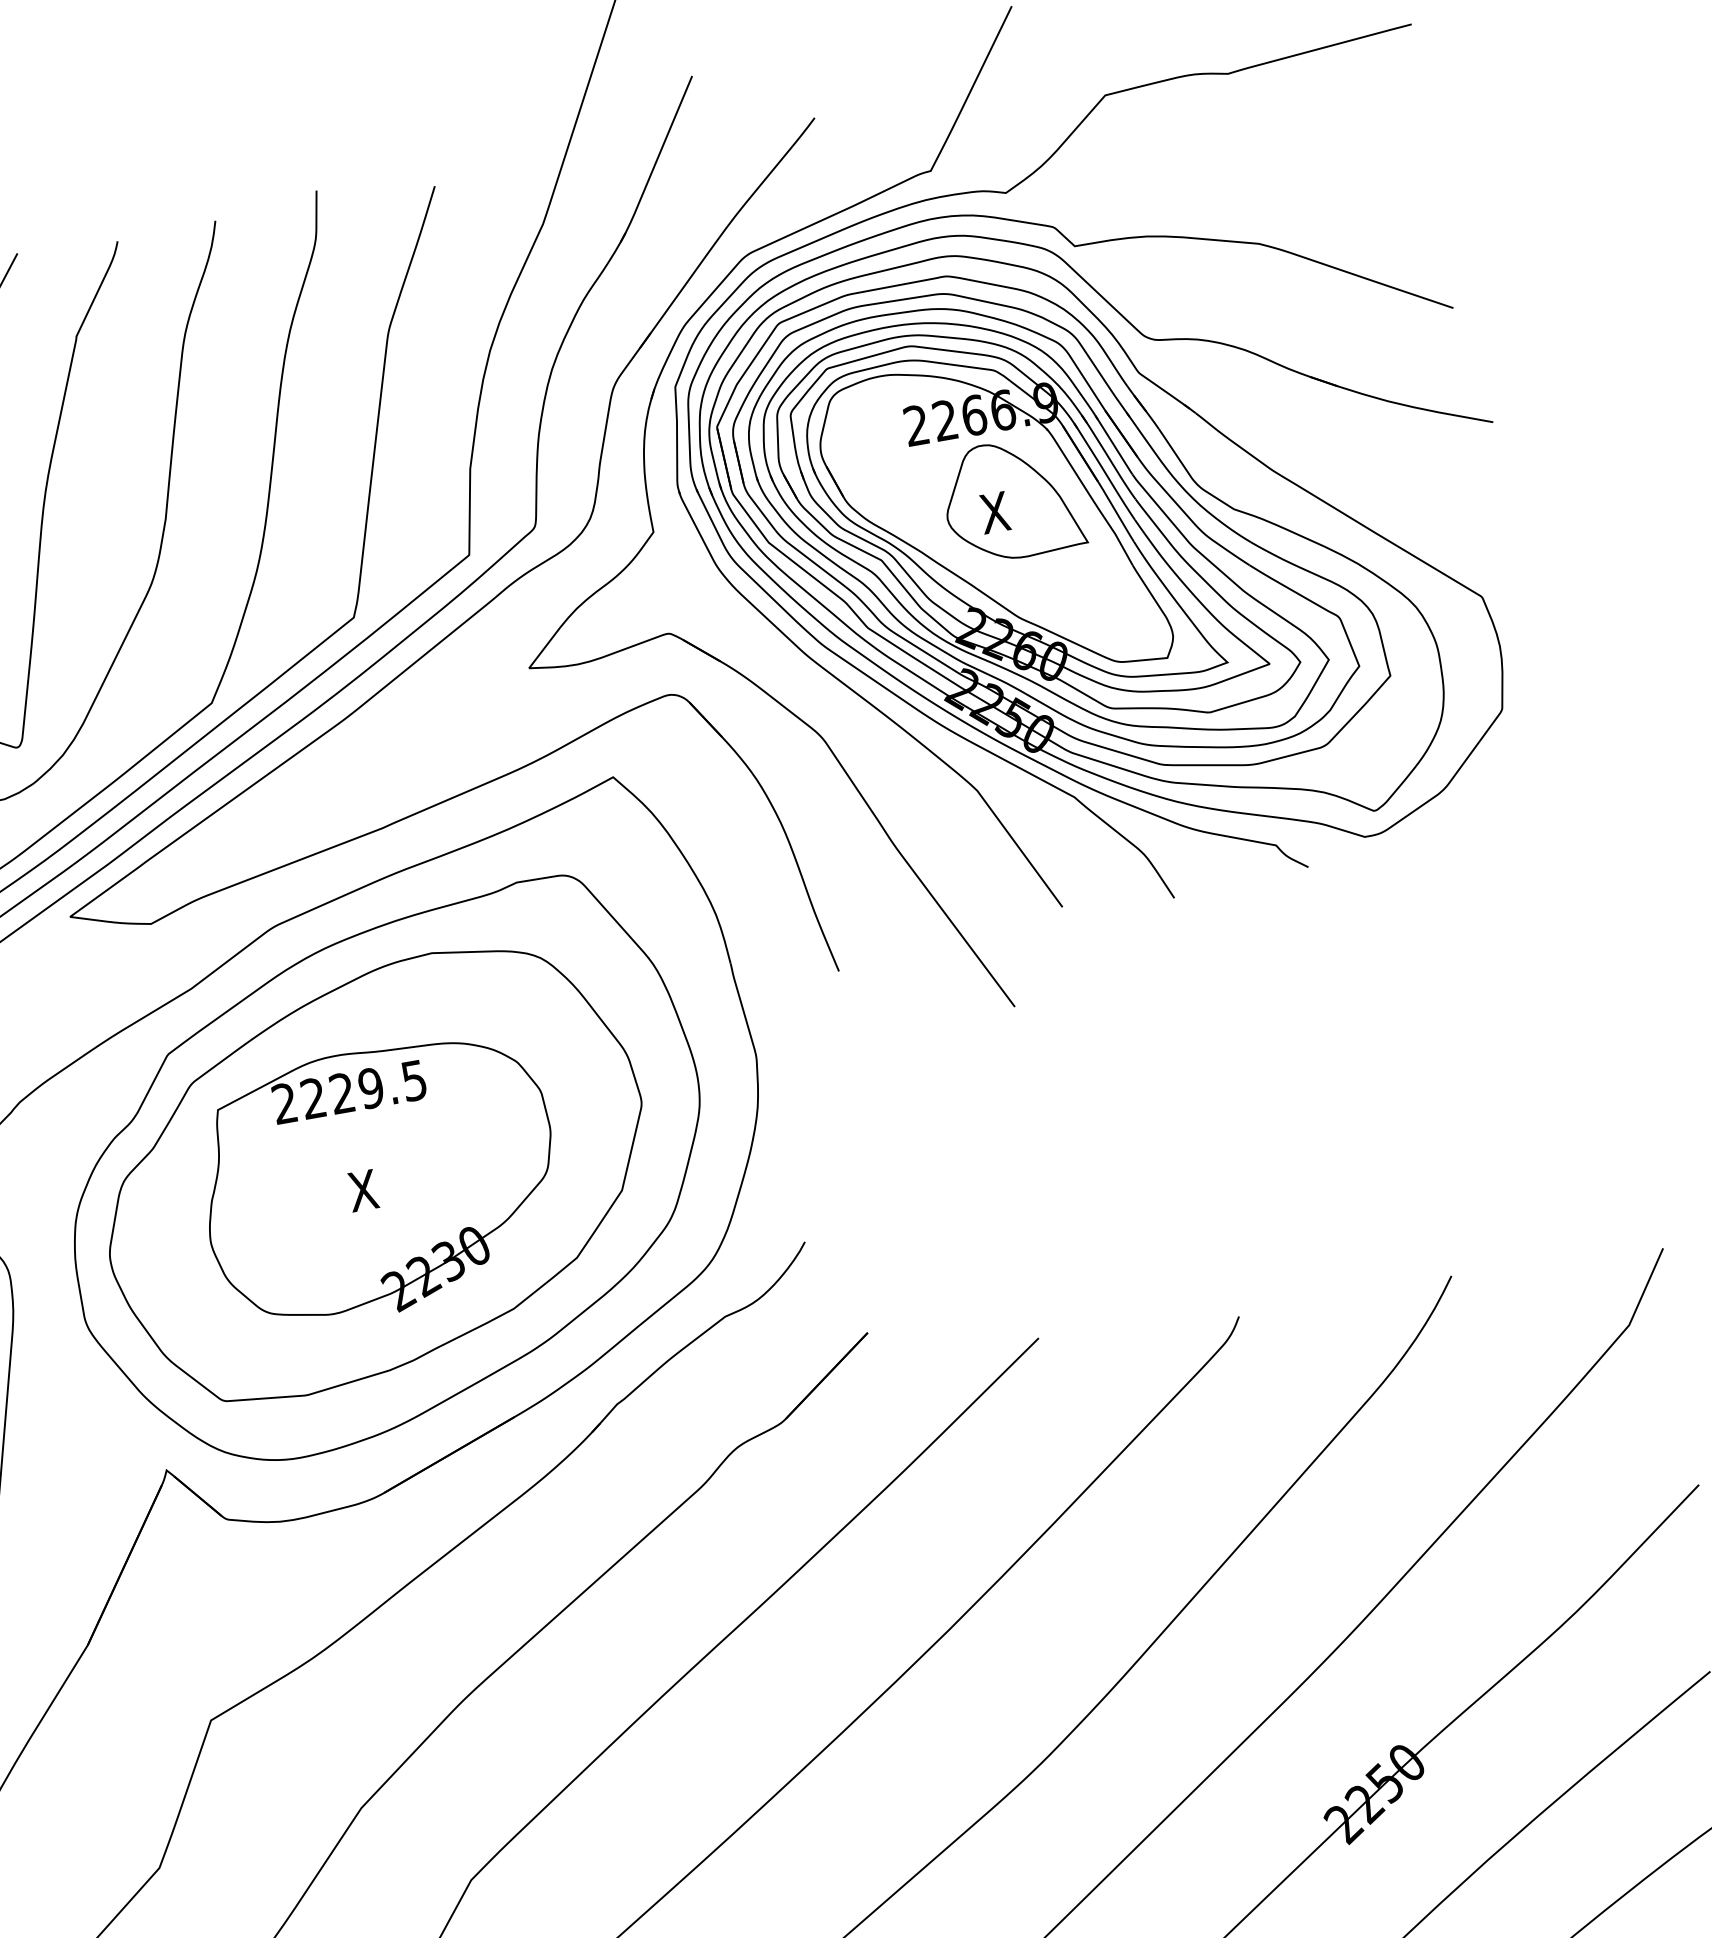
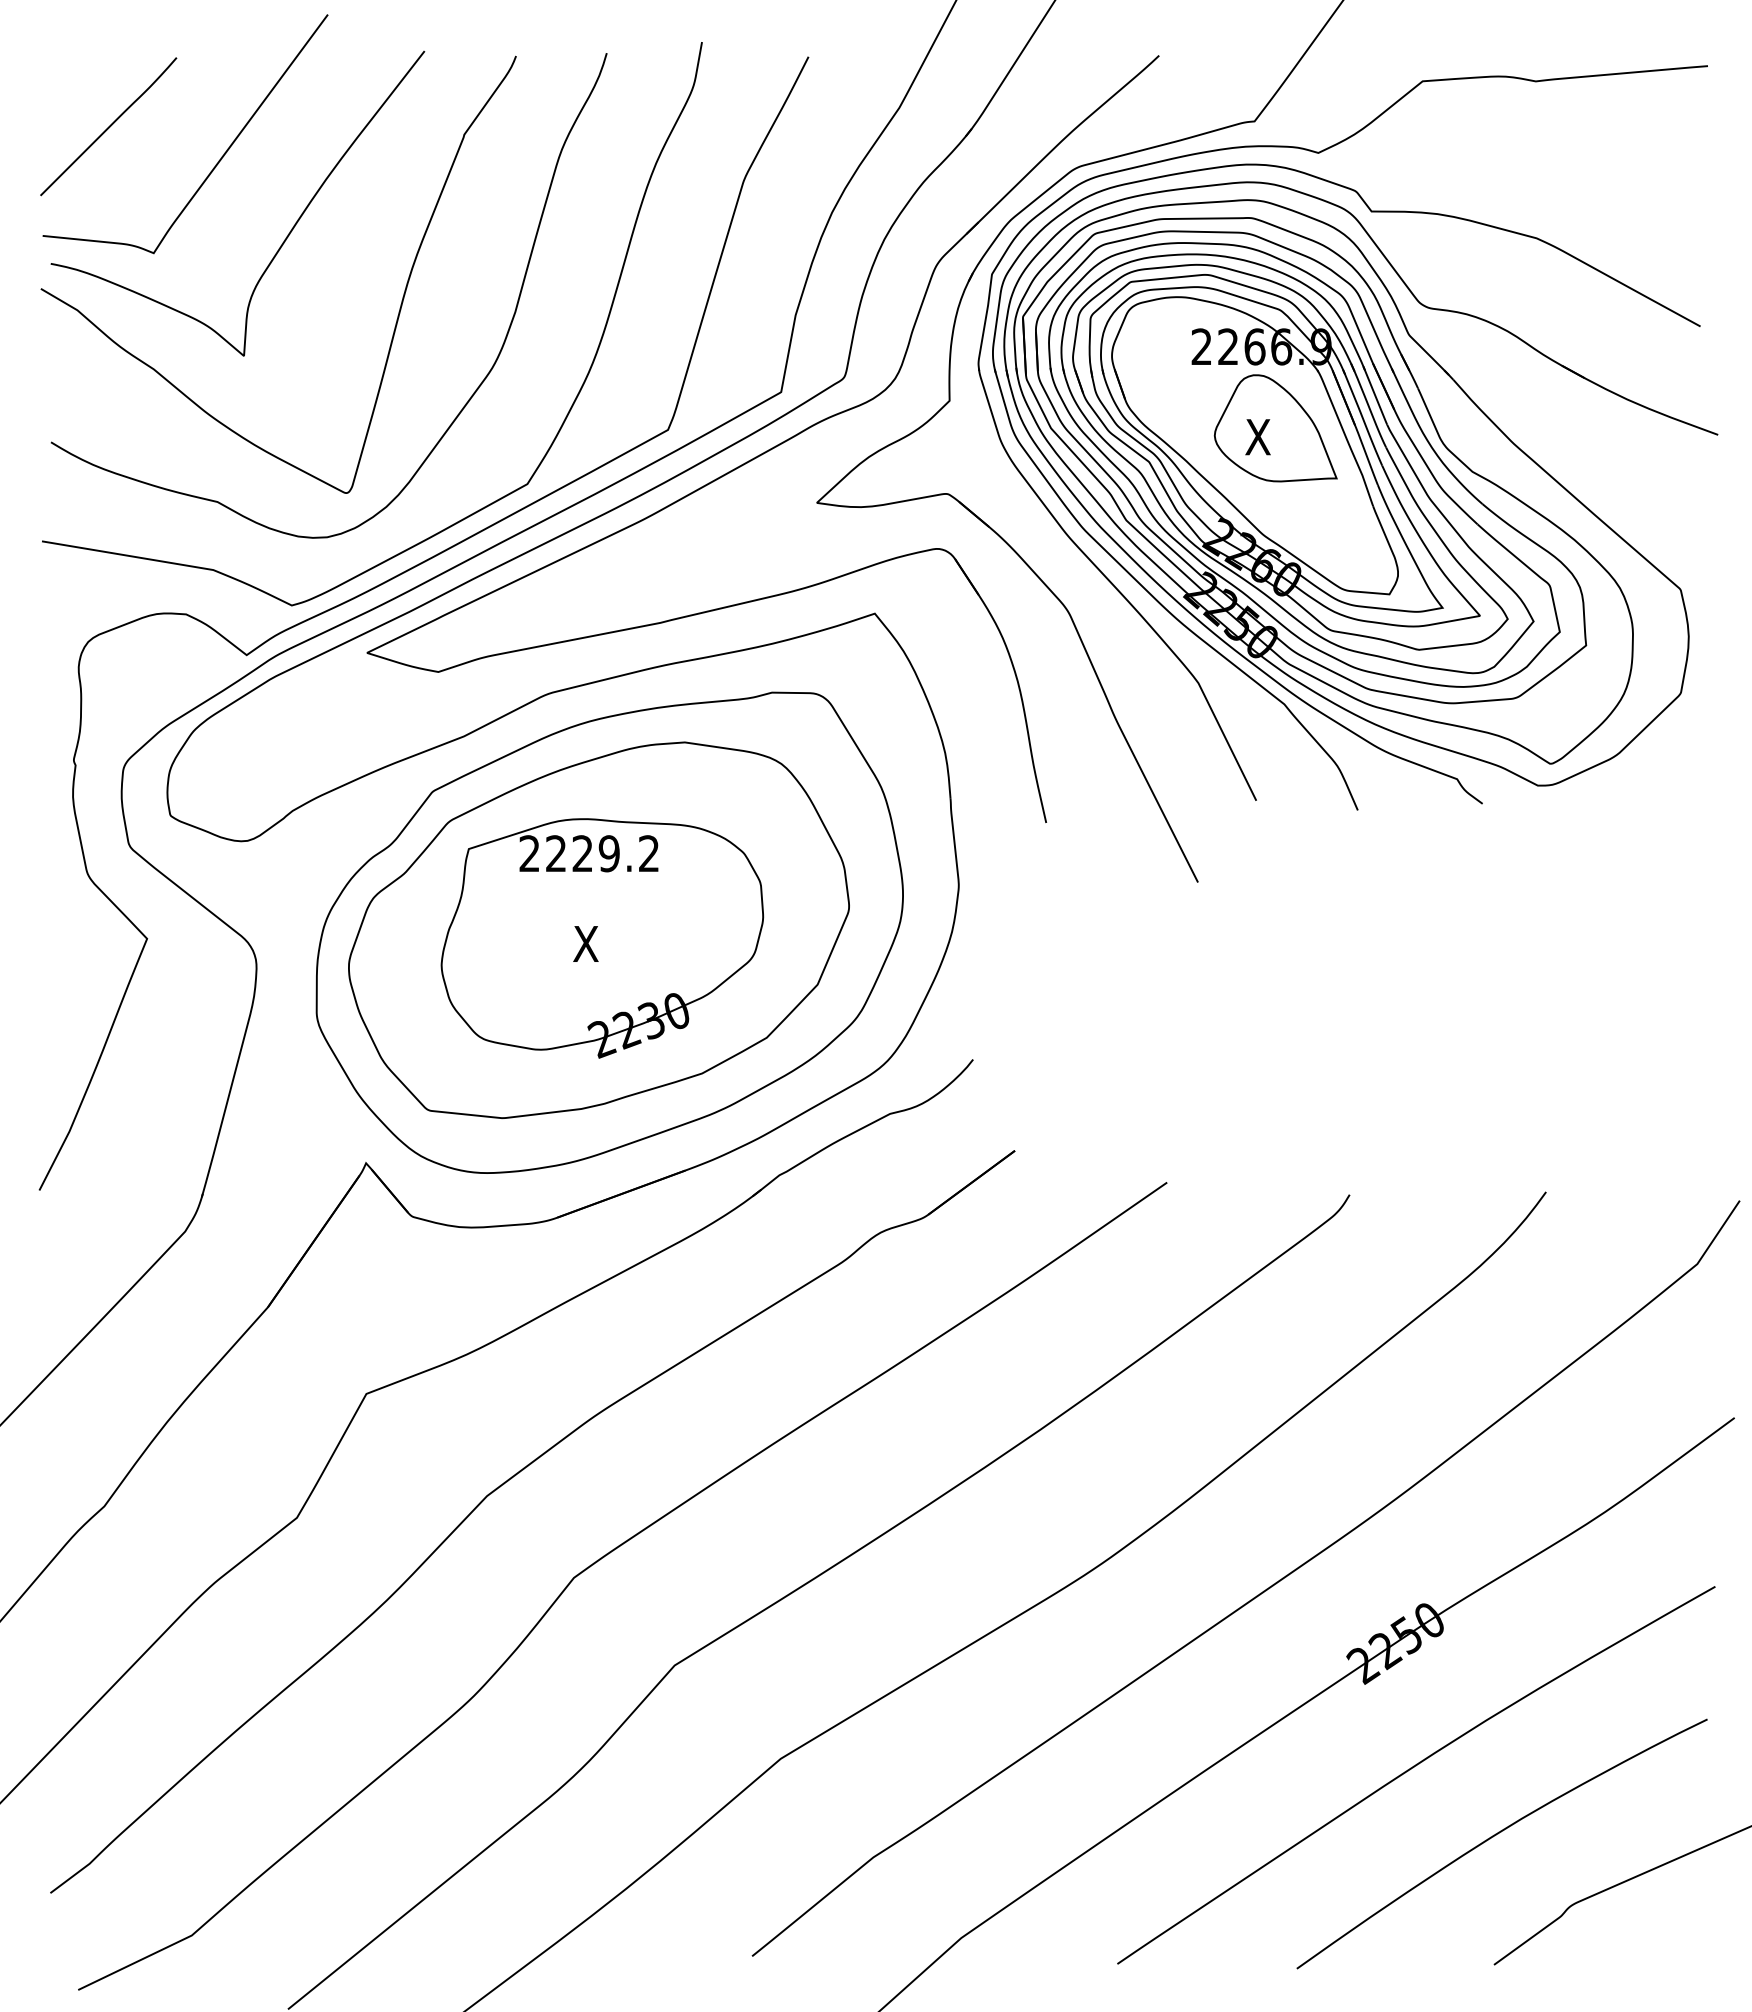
text: (413, 1080) -> (648, 853), 2229.5 -> 2229.2

